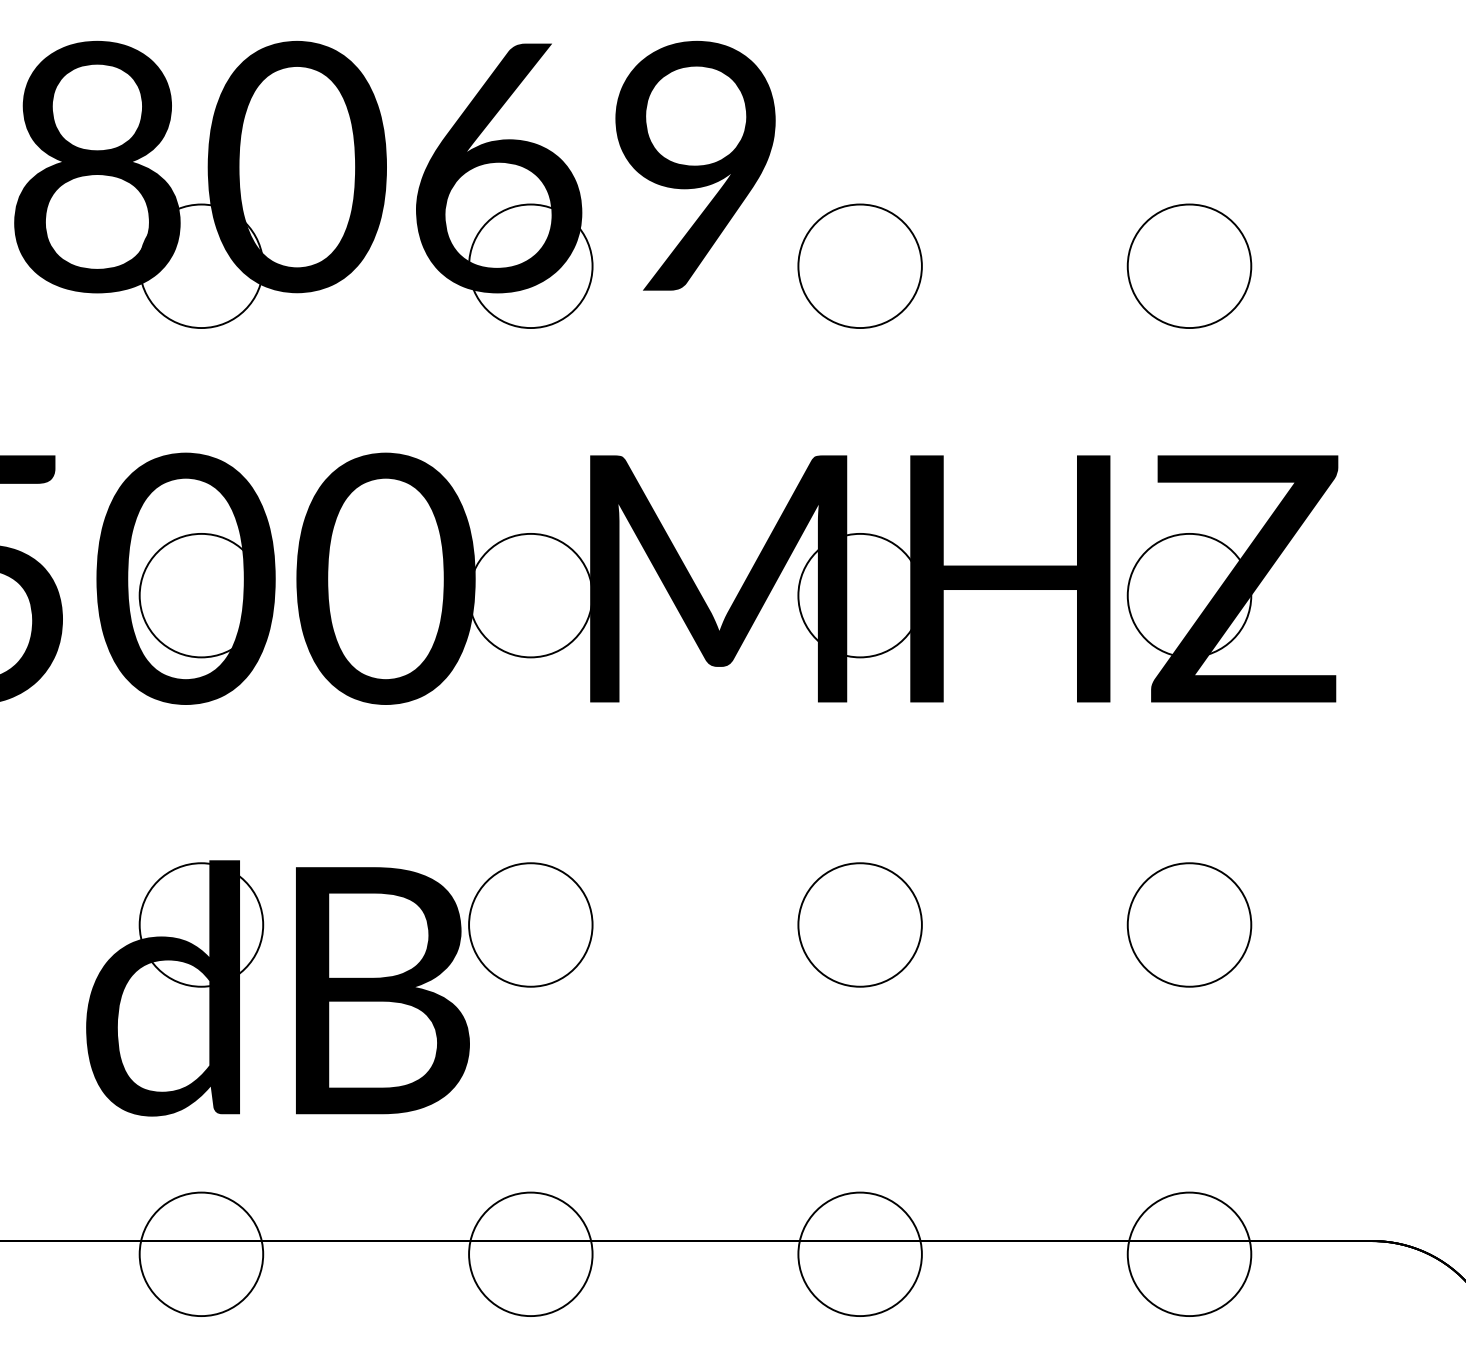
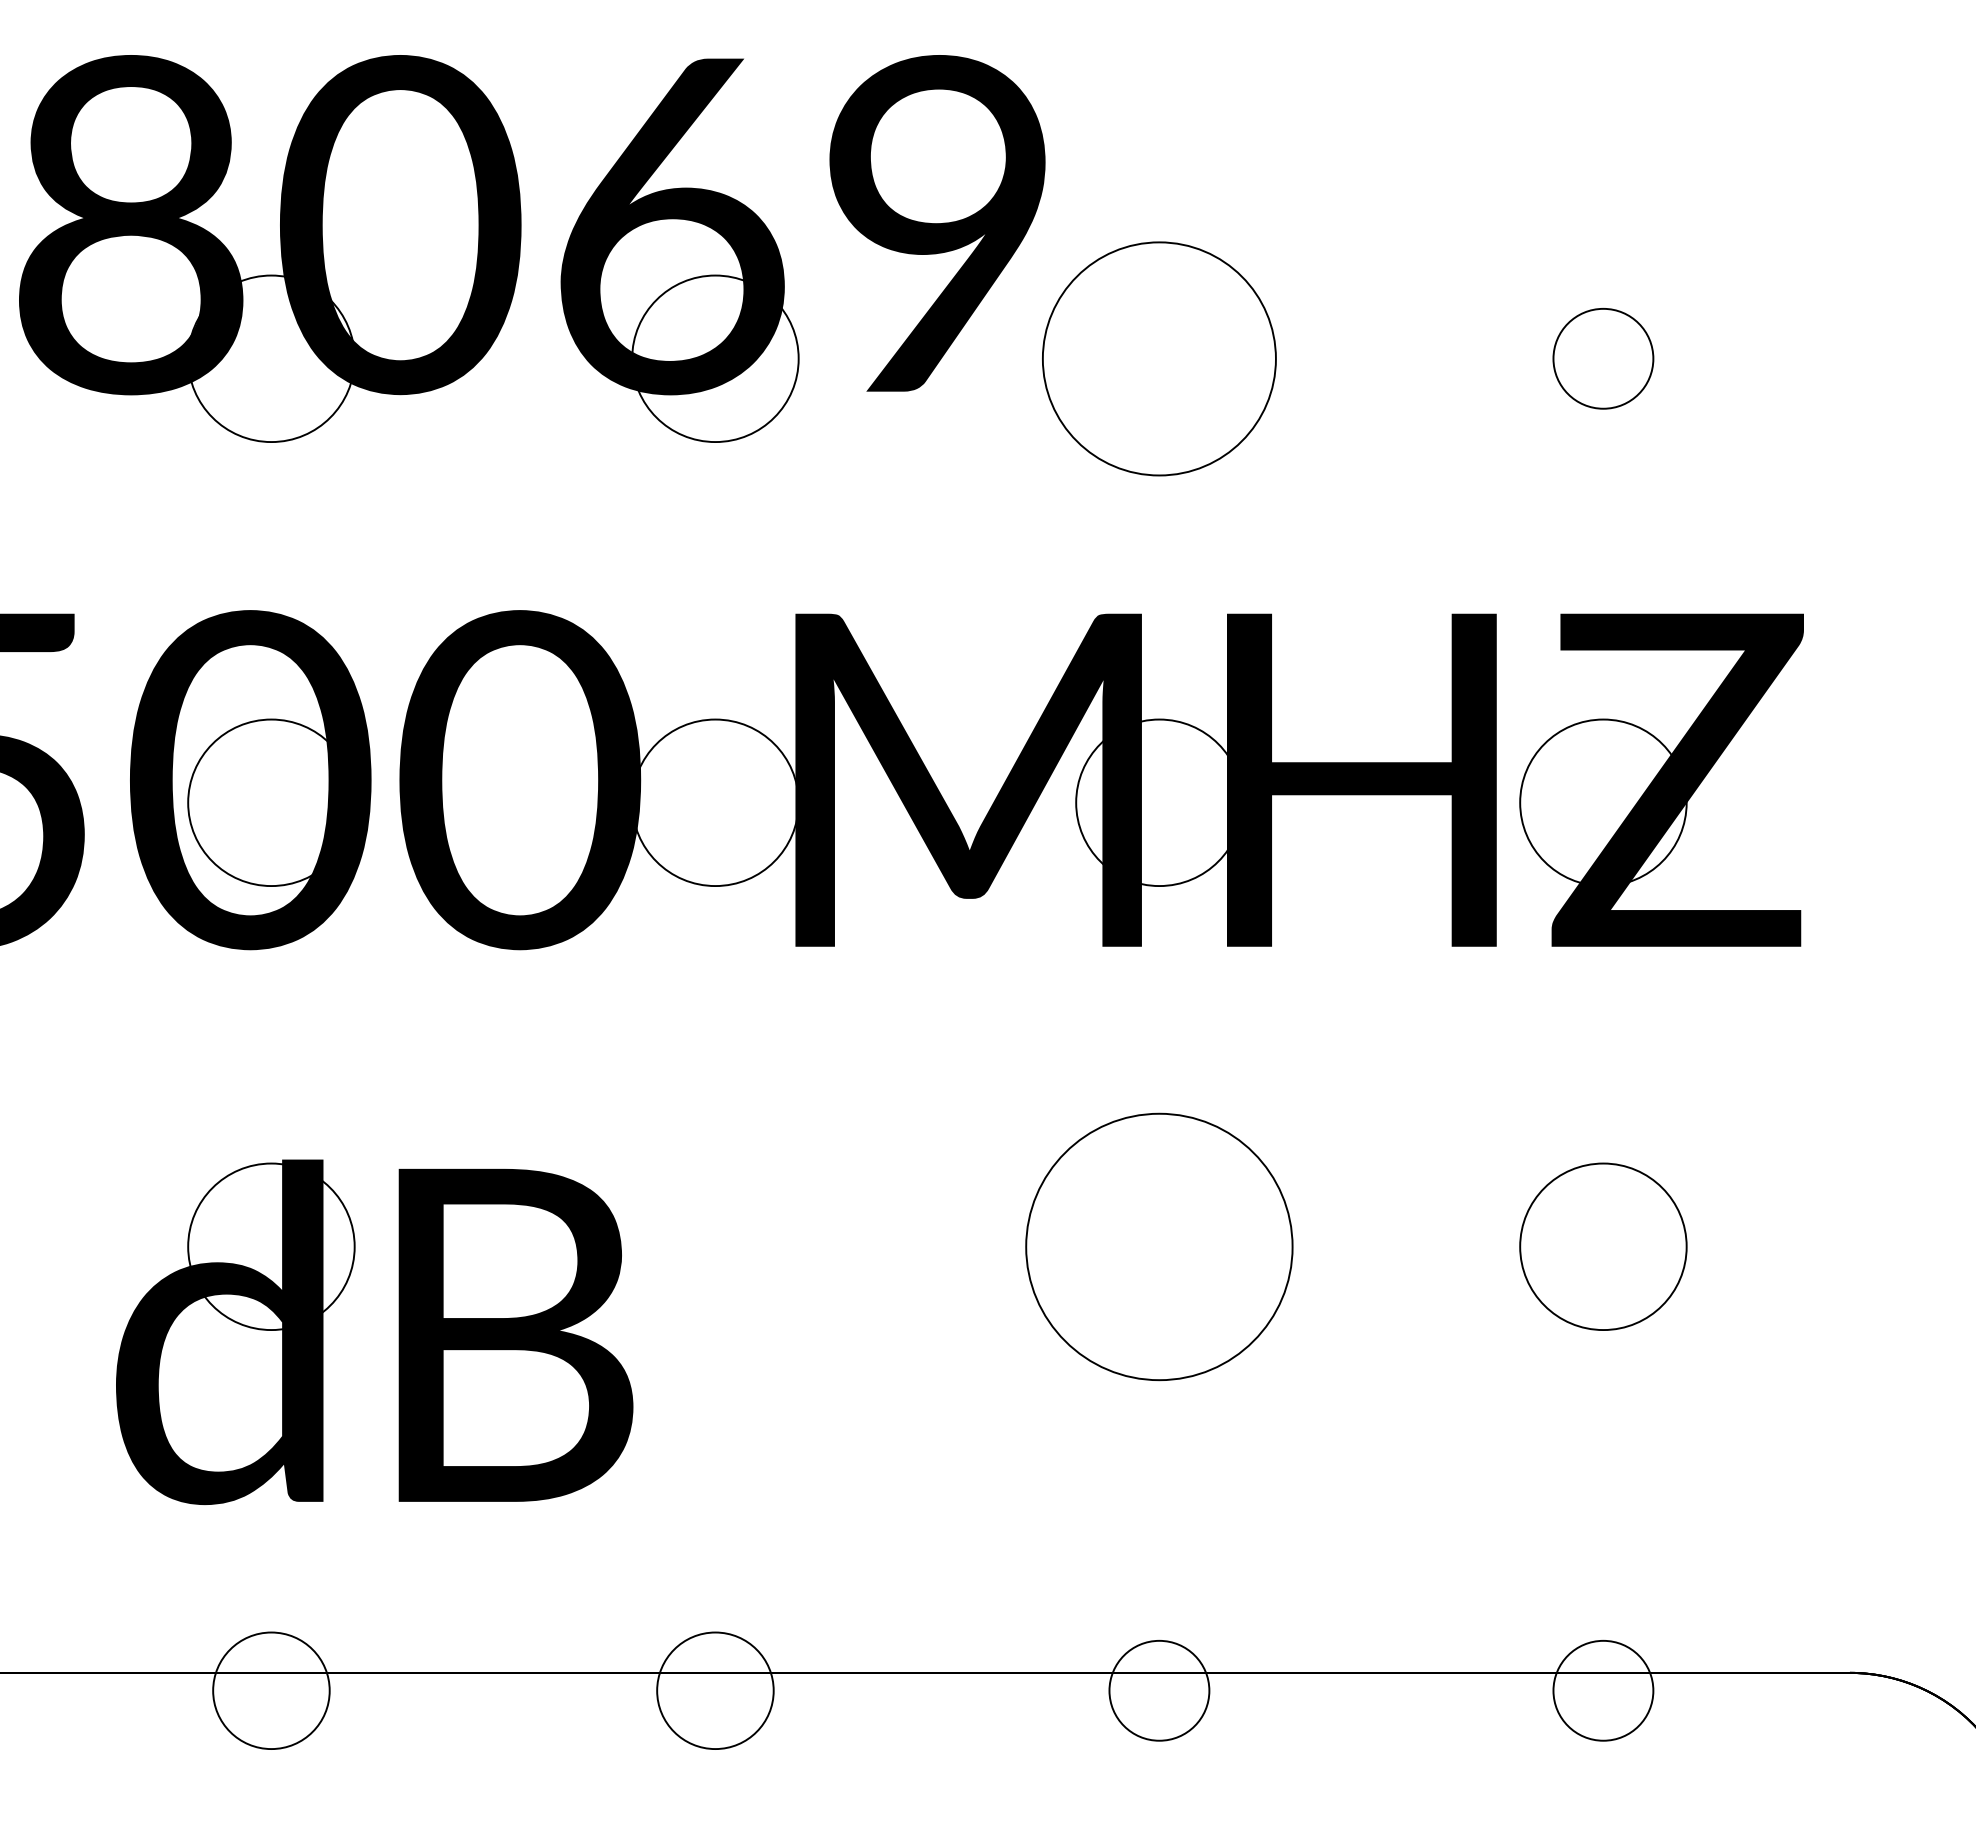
circle: (860, 266) -> (1159, 358), size x1.4
circle: (1189, 266) -> (1603, 358), size x0.6
circle: (530, 924) -> (715, 1246), removed
circle: (860, 924) -> (1159, 1246), size x1.6
circle: (201, 1254) -> (271, 1690), size x0.7
circle: (530, 1254) -> (715, 1690), size x0.7
circle: (860, 1254) -> (1159, 1690), size x0.6
circle: (1189, 1254) -> (1603, 1690), size x0.6

